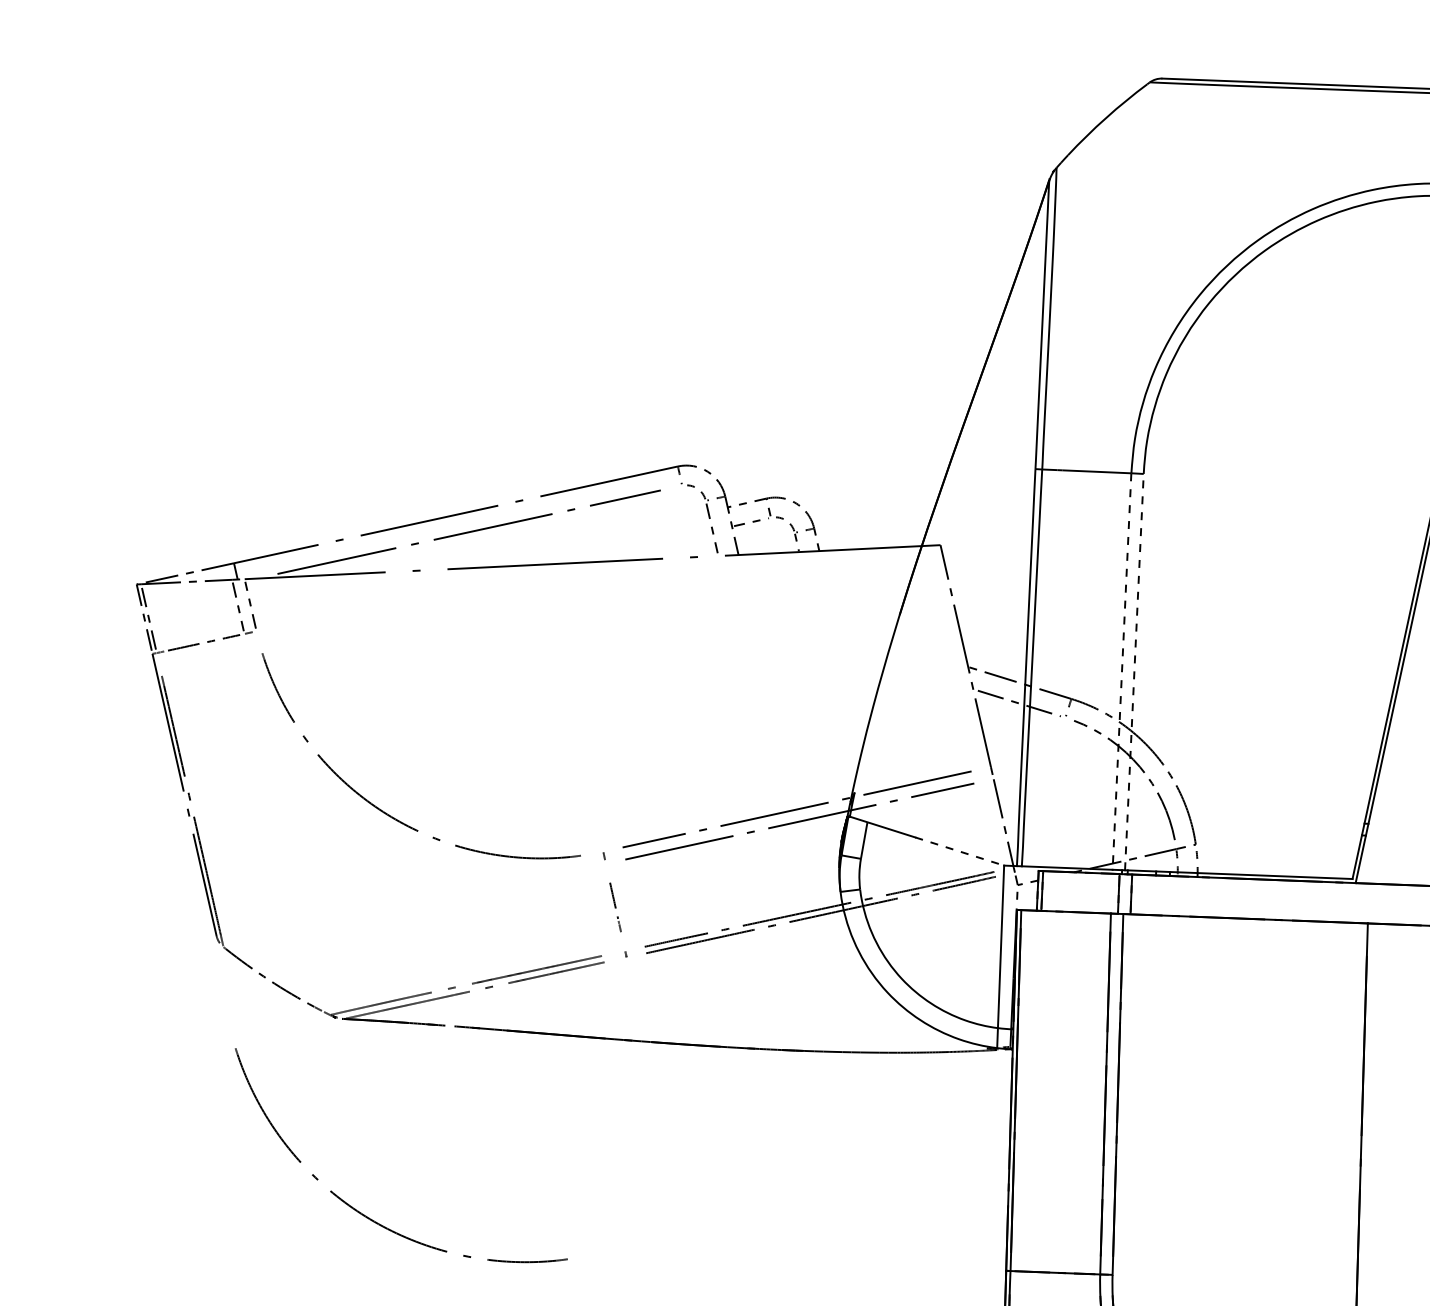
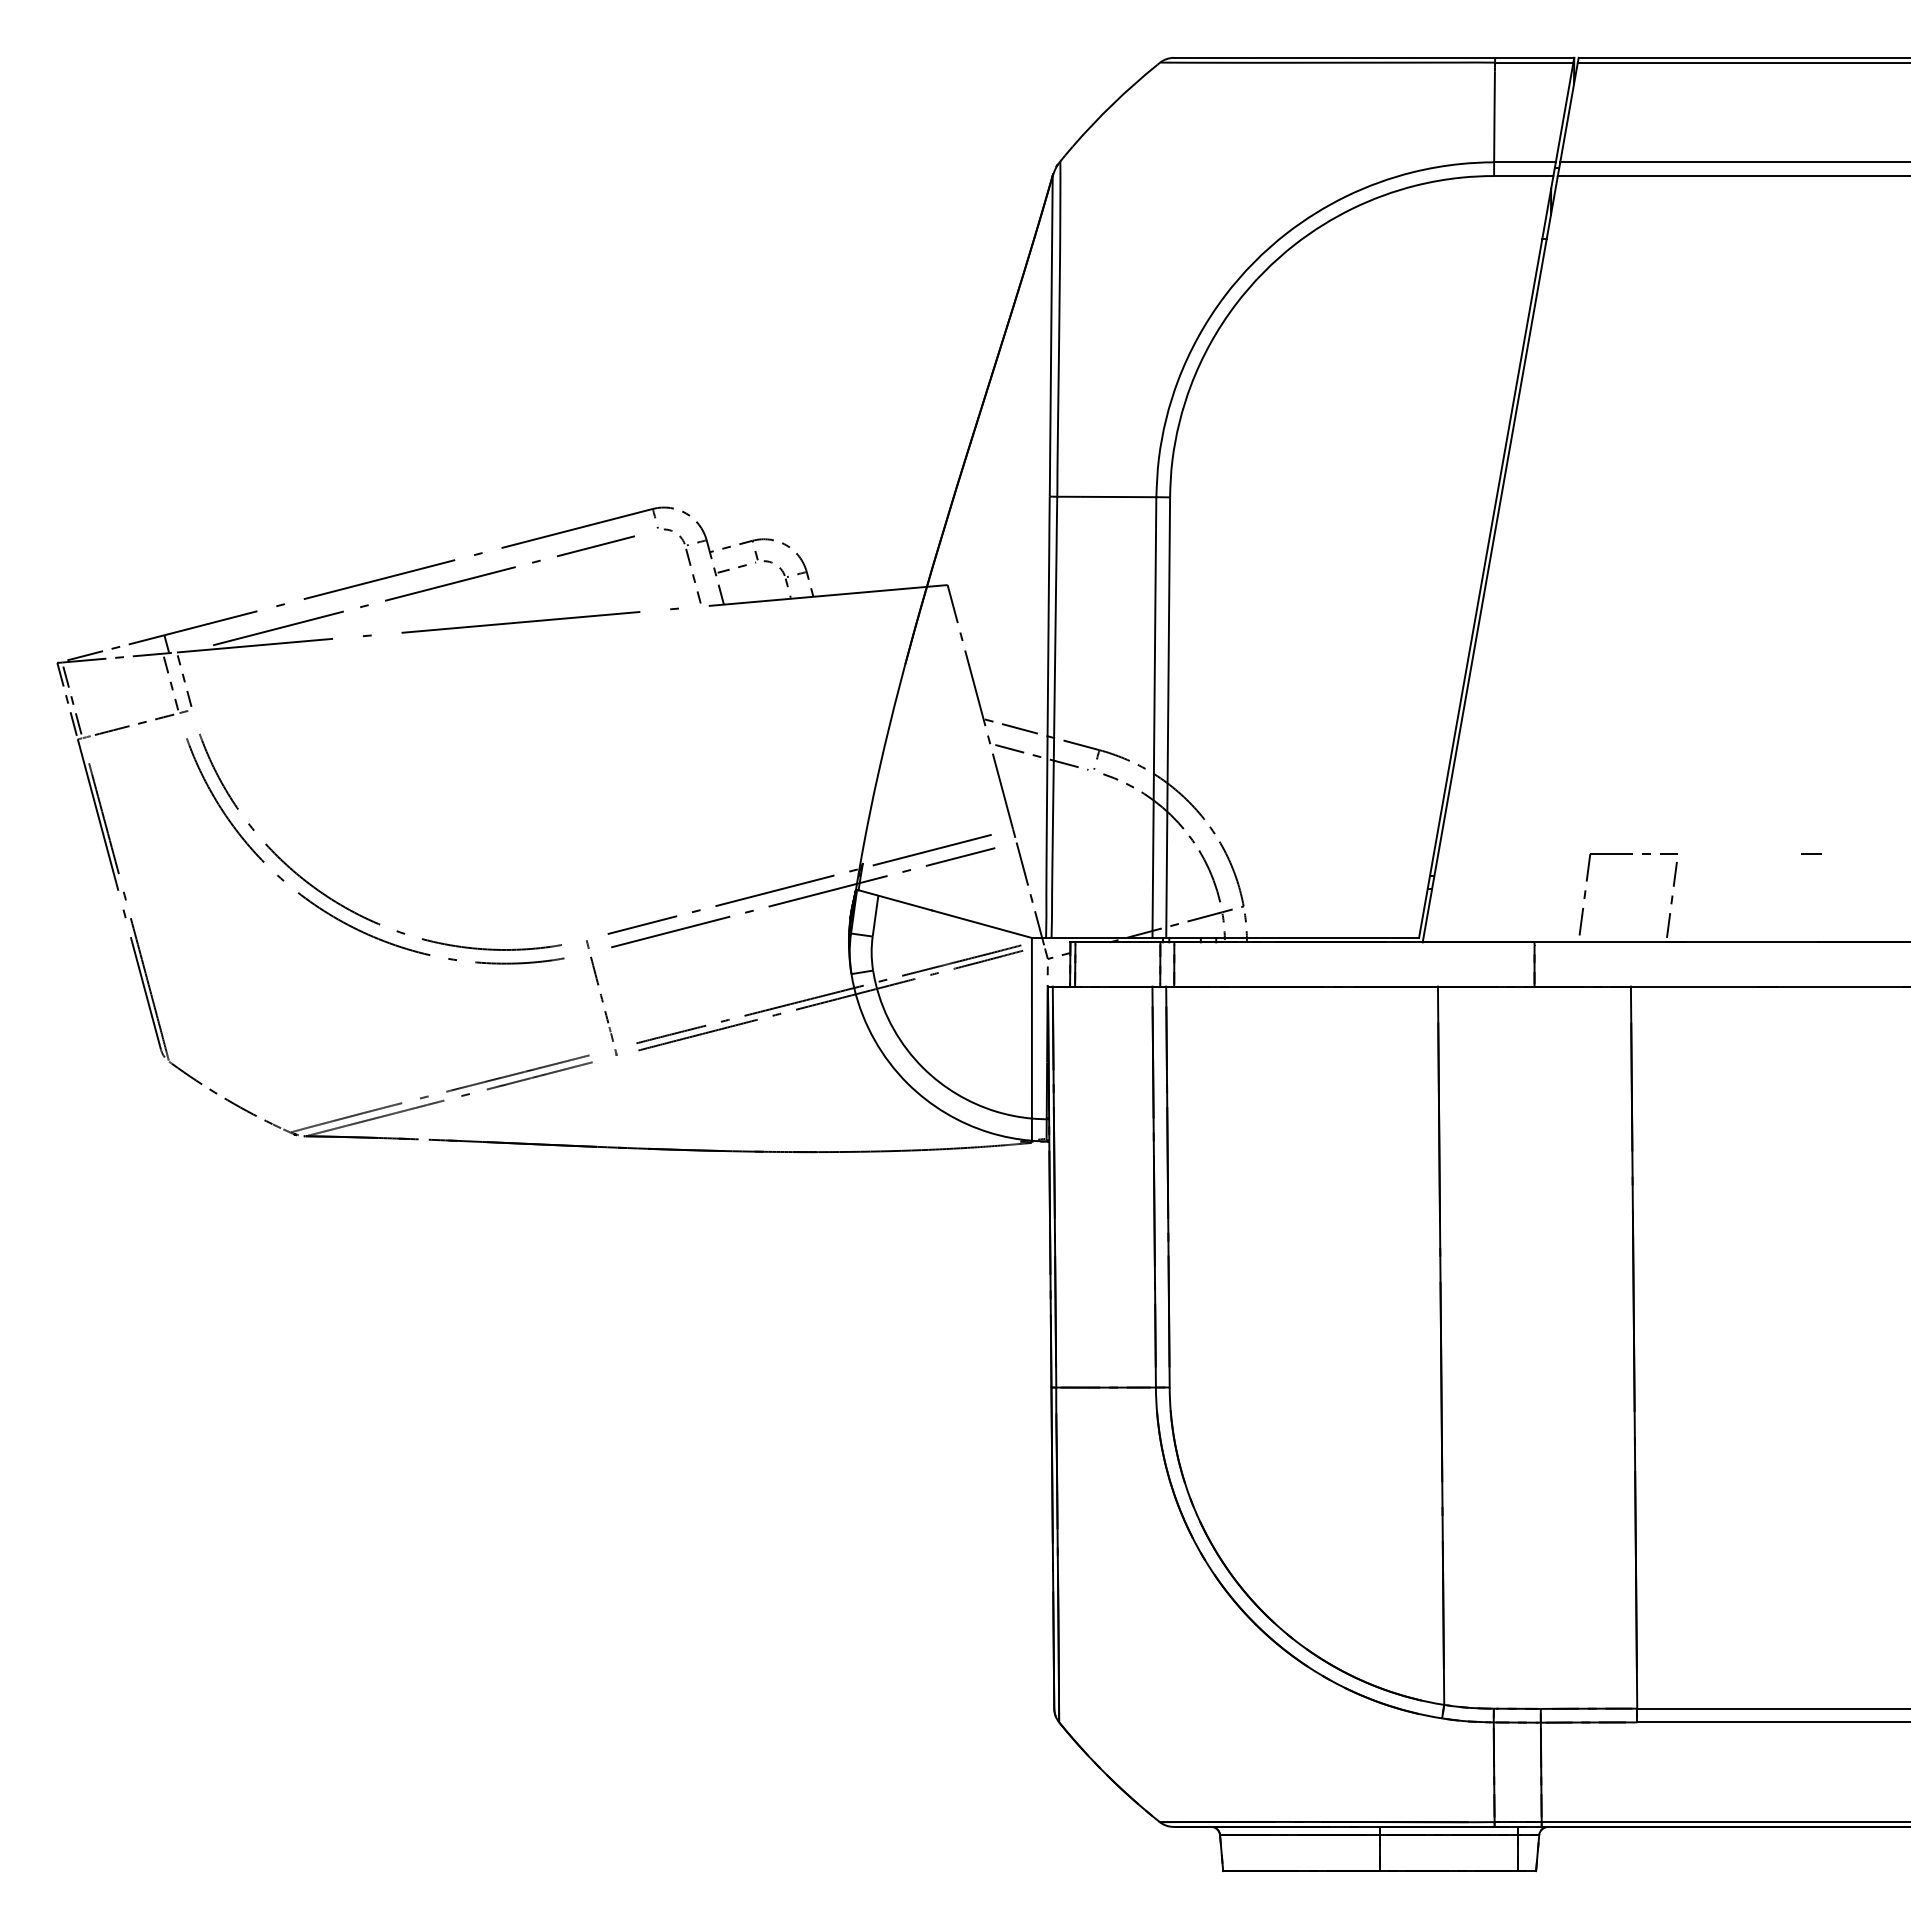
line: (1134, 671) -> (1168, 717), dashed -> solid
line: (1122, 672) -> (1154, 718), dashed -> solid
line: (960, 851) -> (982, 924), dashed -> solid
part: (614, 905) -> (601, 998), size x1.67
curve: (363, 1213) -> (335, 916), moved

